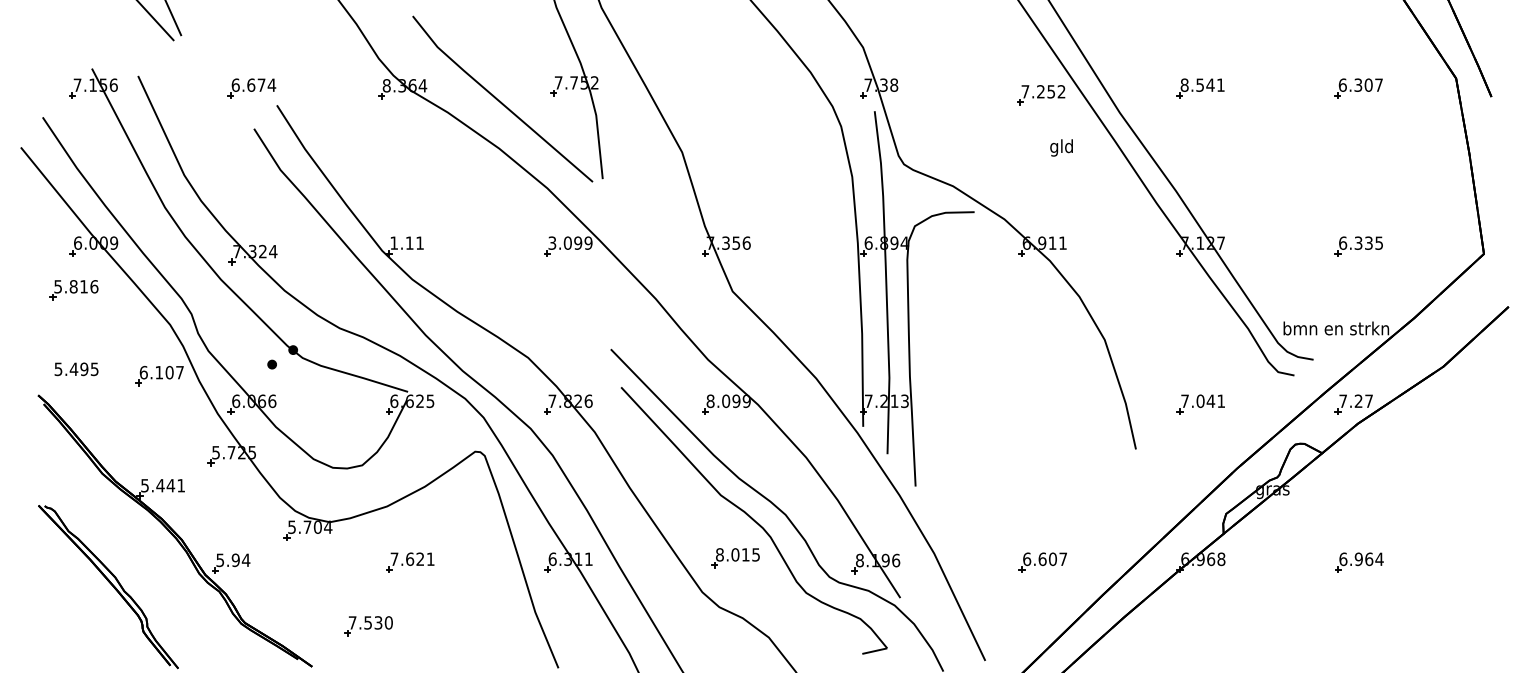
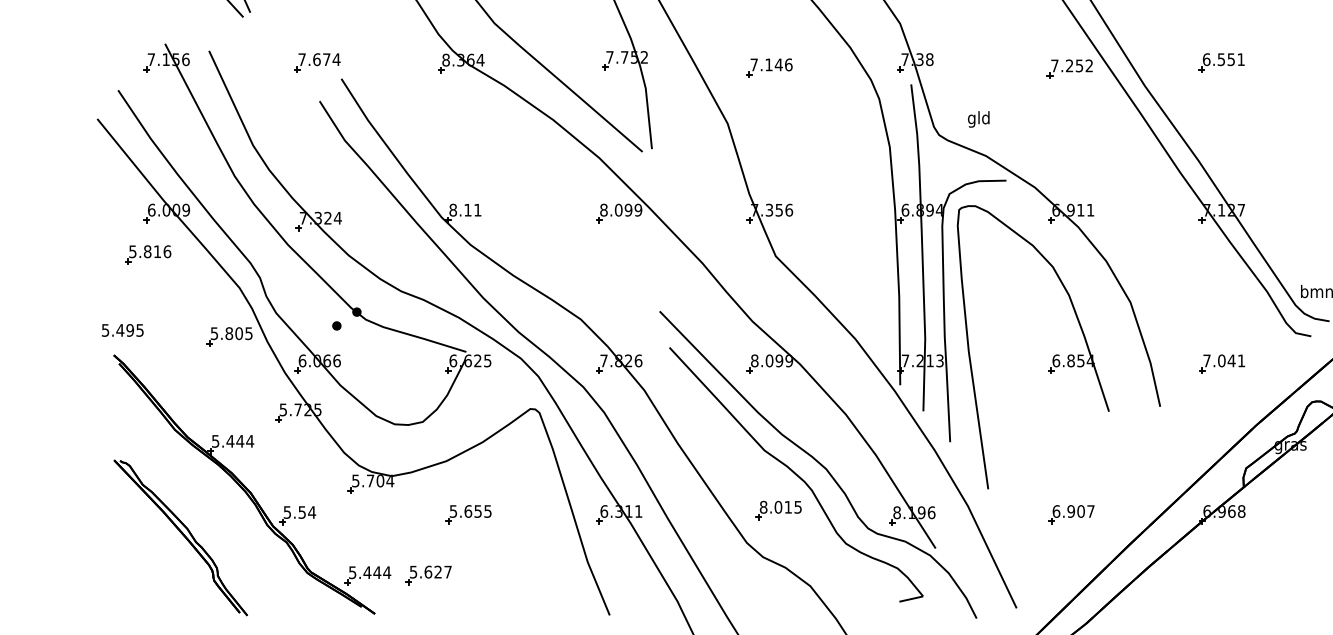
text: (235, 84) -> (301, 58), 6.674 -> 7.674
text: (1197, 84) -> (1218, 58), 8.541 -> 6.551
part: (725, 94) -> (768, 68), added
text: (1061, 147) -> (978, 119), moved
text: (394, 242) -> (453, 209), 1.11 -> 8.11
text: (552, 242) -> (604, 209), 3.099 -> 8.099
text: (76, 369) -> (122, 330), moved
text: (161, 372) -> (231, 333), 6.107 -> 5.805
part: (1023, 397) -> (1053, 357), added
text: (180, 485) -> (249, 441), 5.441 -> 5.444
text: (235, 559) -> (301, 511), 5.94 -> 5.54
text: (412, 559) -> (470, 511), 7.621 -> 5.655
text: (1042, 559) -> (1071, 511), 6.607 -> 6.907
text: (370, 622) -> (430, 571), 7.530 -> 5.627
part: (304, 626) -> (367, 575), added

